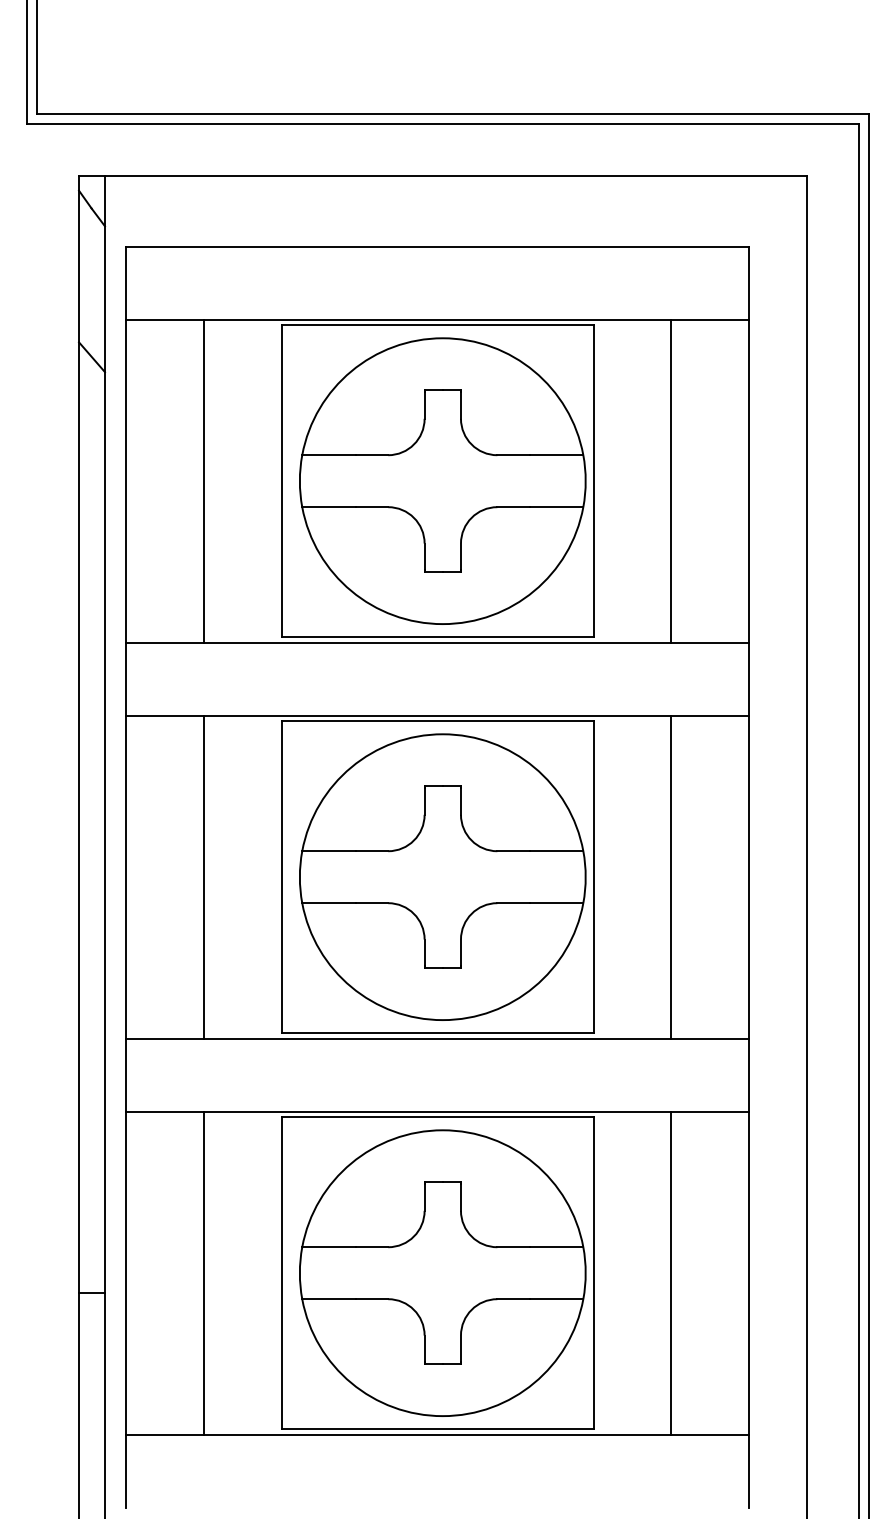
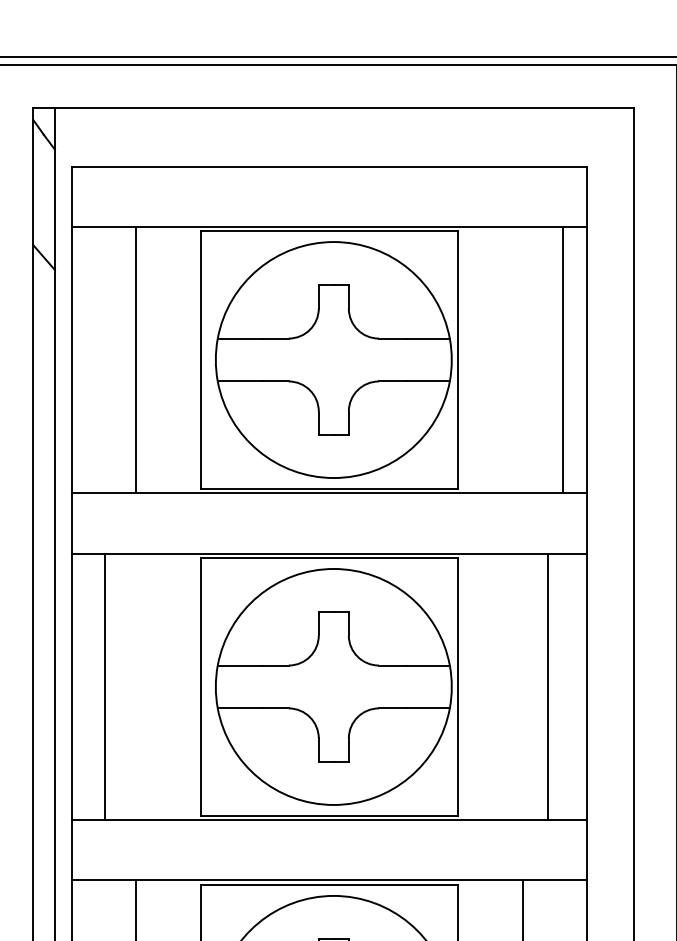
line: (671, 480) -> (563, 359), moved
line: (203, 876) -> (104, 686), moved
line: (671, 876) -> (548, 686), moved

